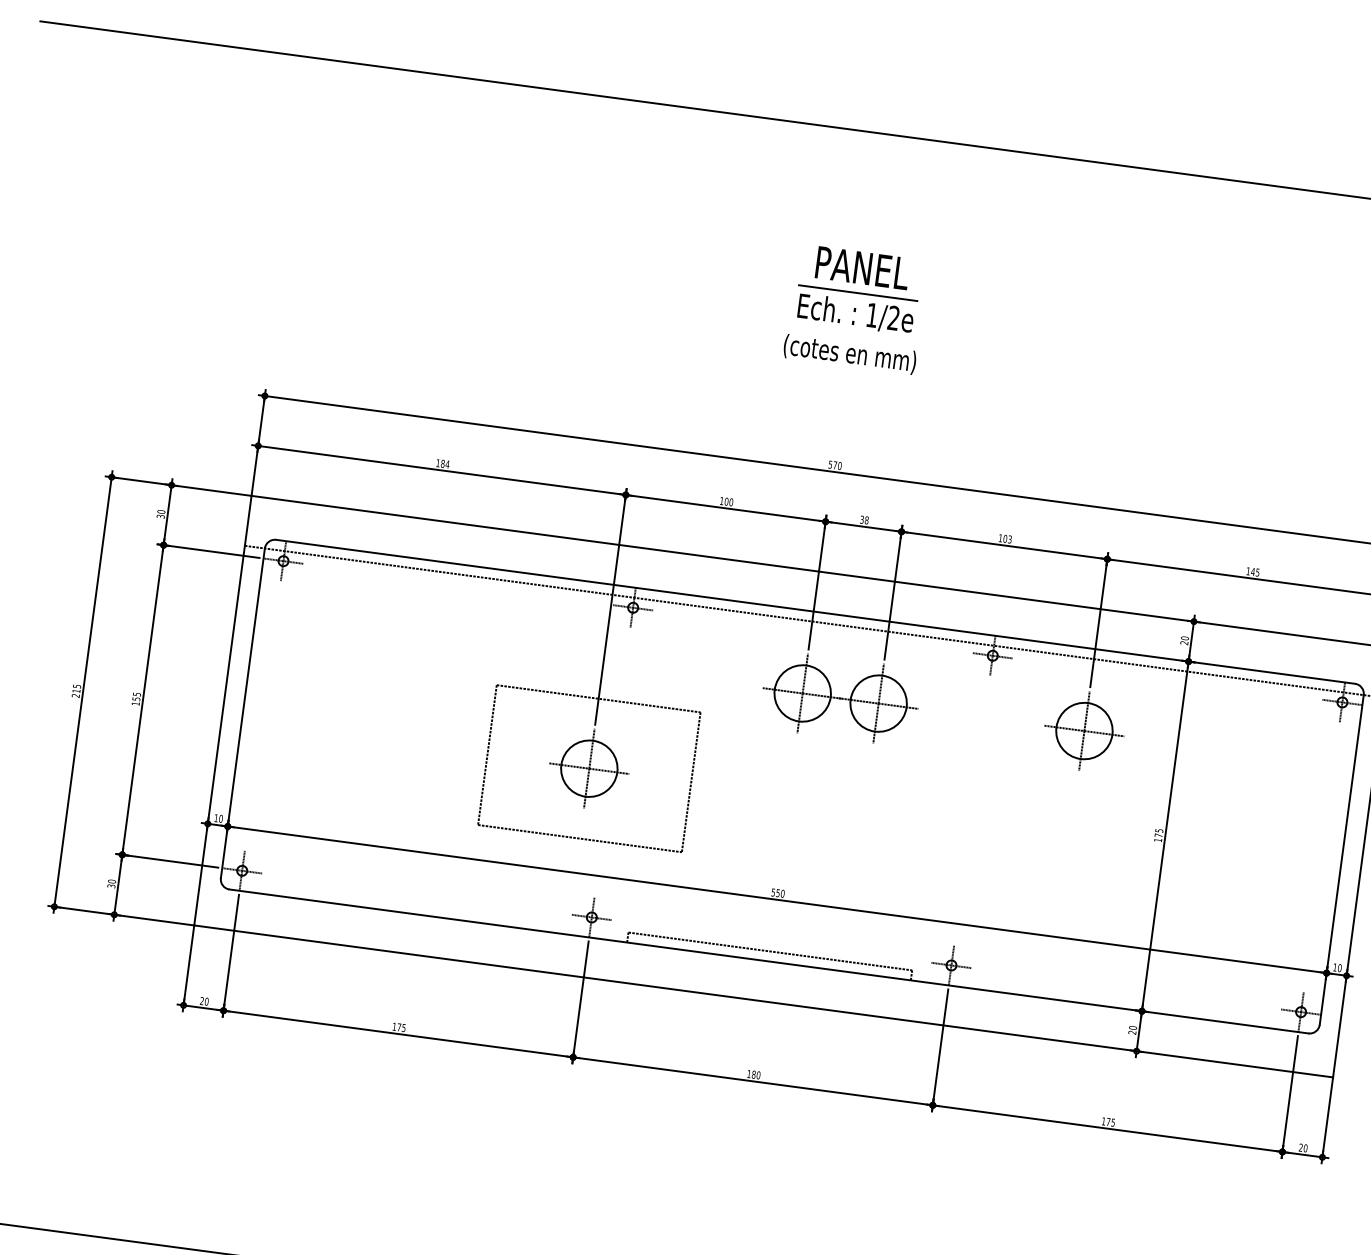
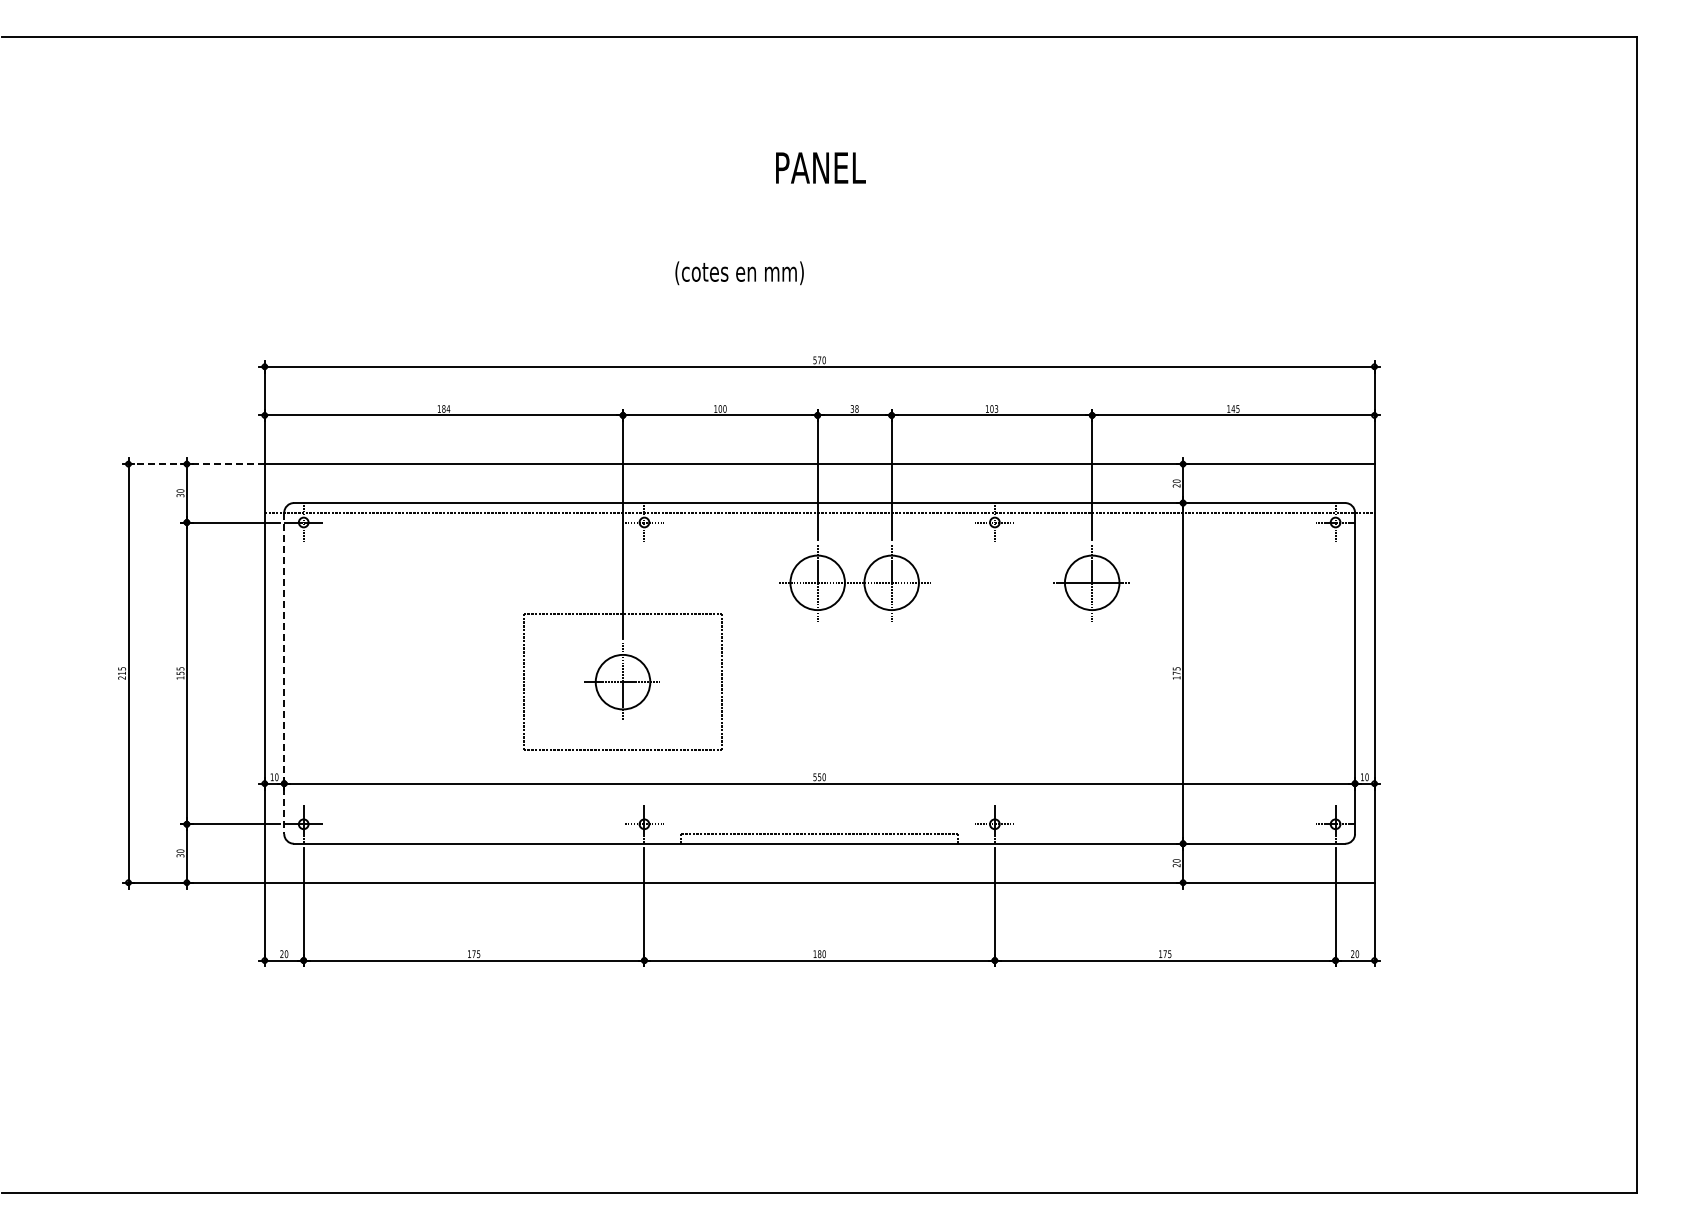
part: (855, 310) -> (819, 209), removed
text: (849, 354) -> (739, 273), moved
line: (181, 486) -> (196, 464), solid -> dashed
line: (243, 713) -> (284, 673), solid -> dashed

